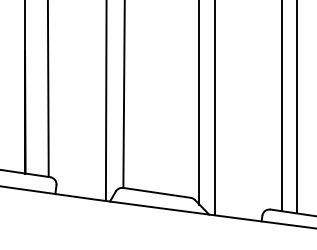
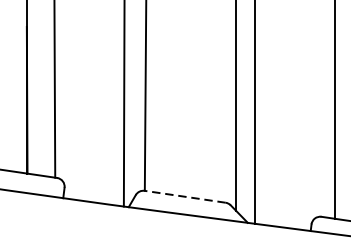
line: (156, 192) -> (184, 196), solid -> dashed

